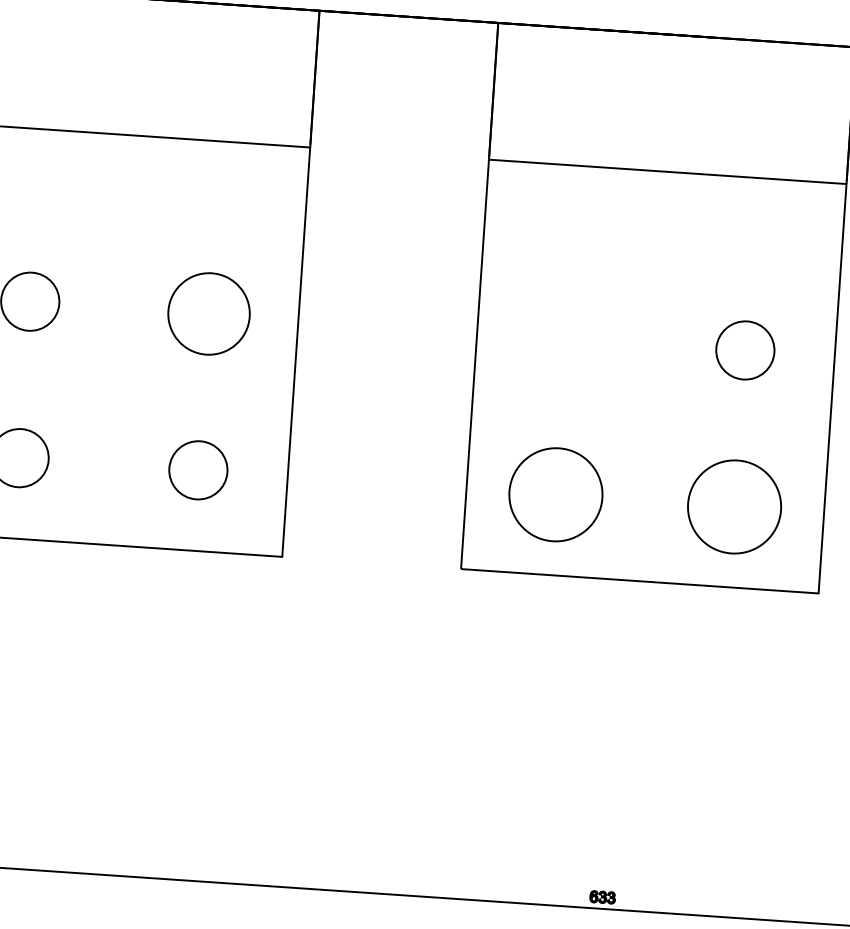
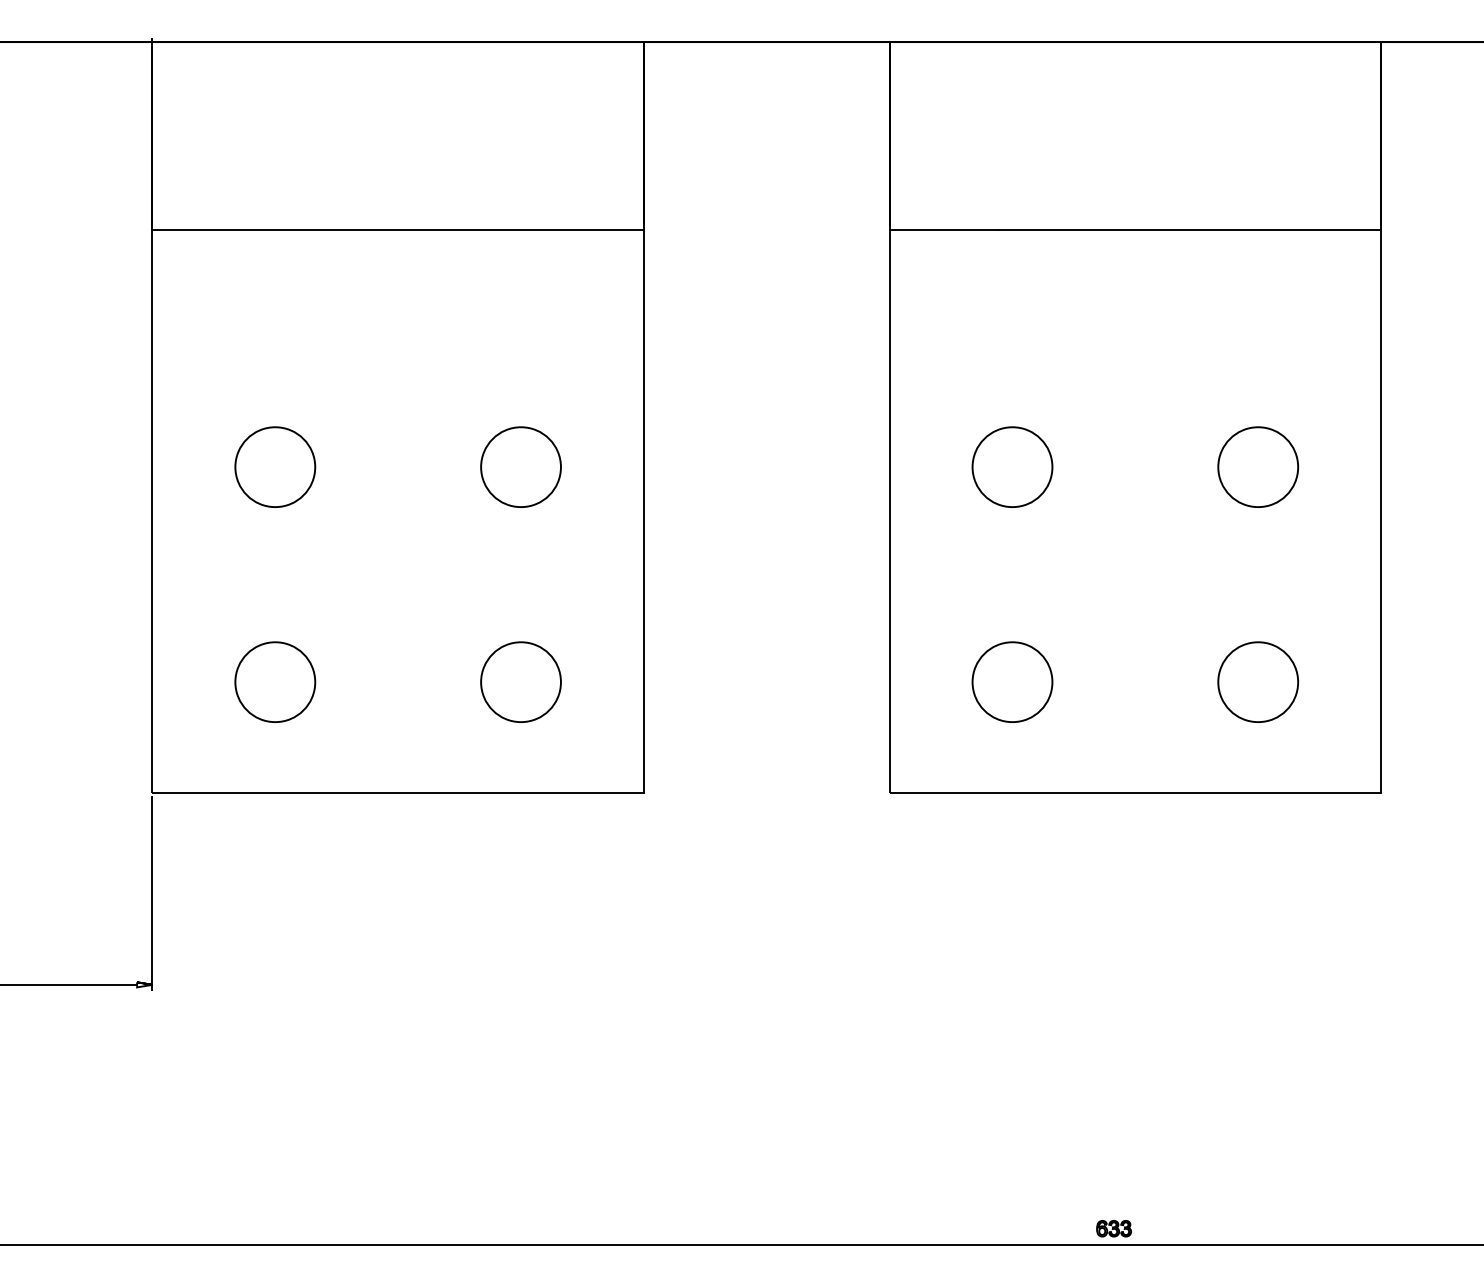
part: (208, 313) -> (520, 466), size x0.71
part: (566, 337) -> (1012, 466), added
part: (555, 494) -> (1012, 681), size x0.62
part: (734, 506) -> (1258, 681), size x0.62

